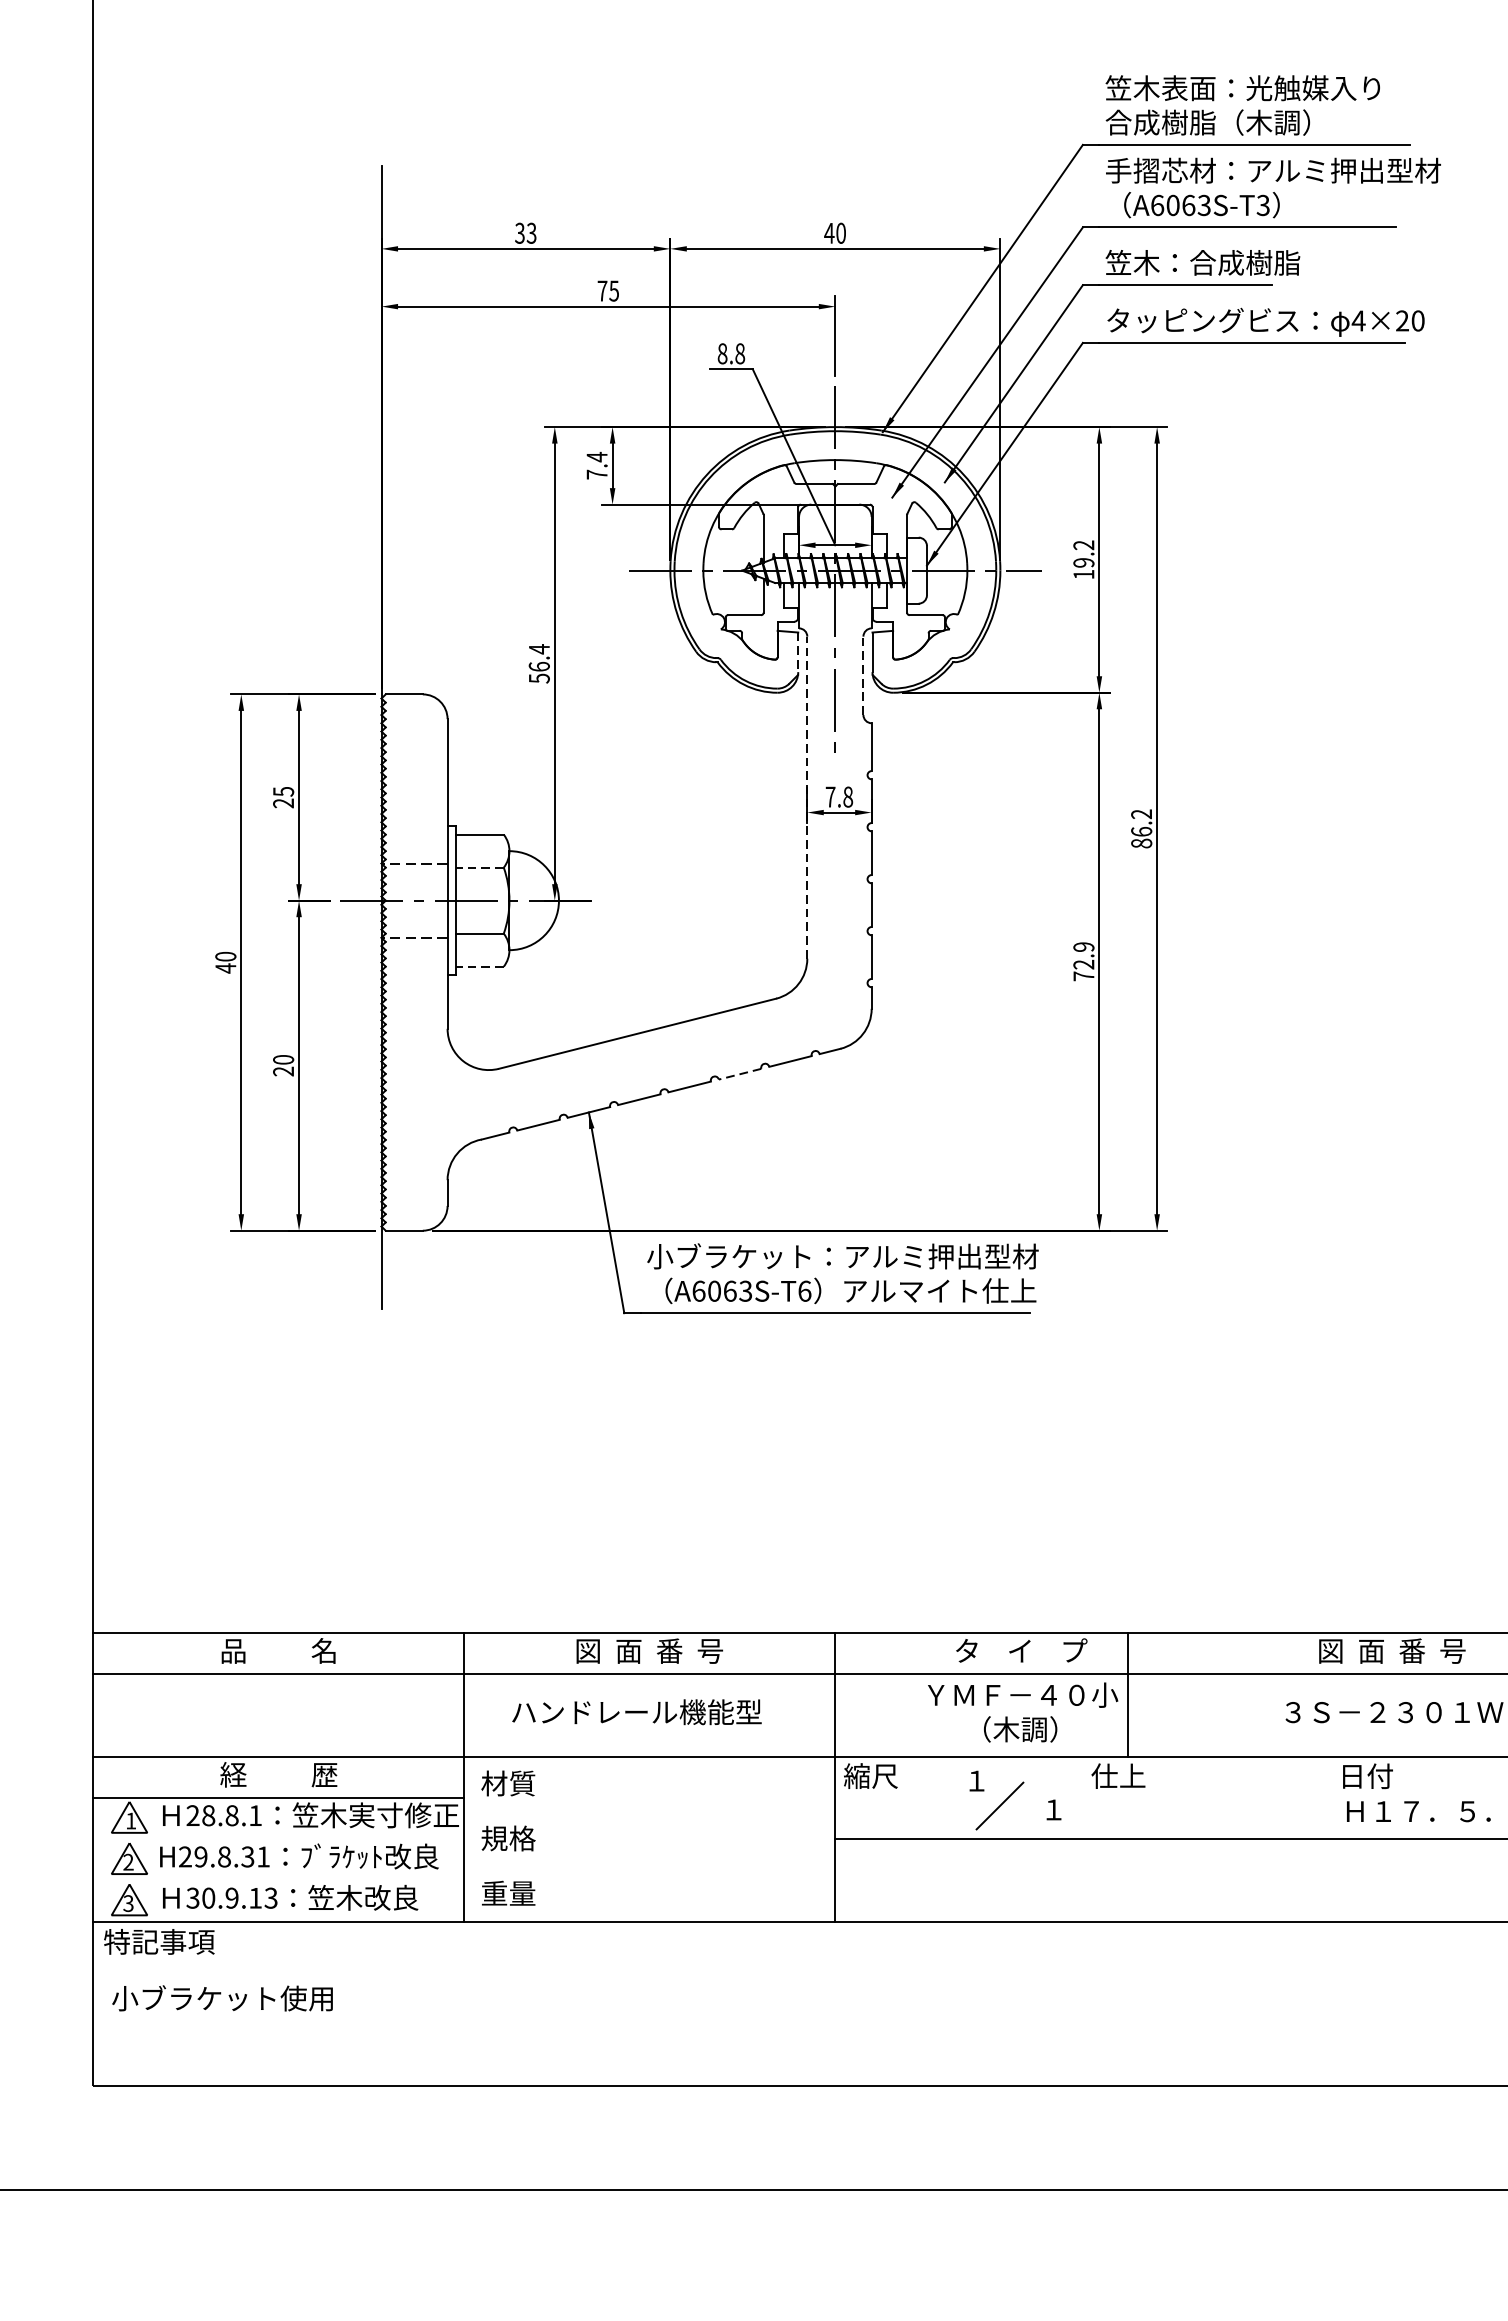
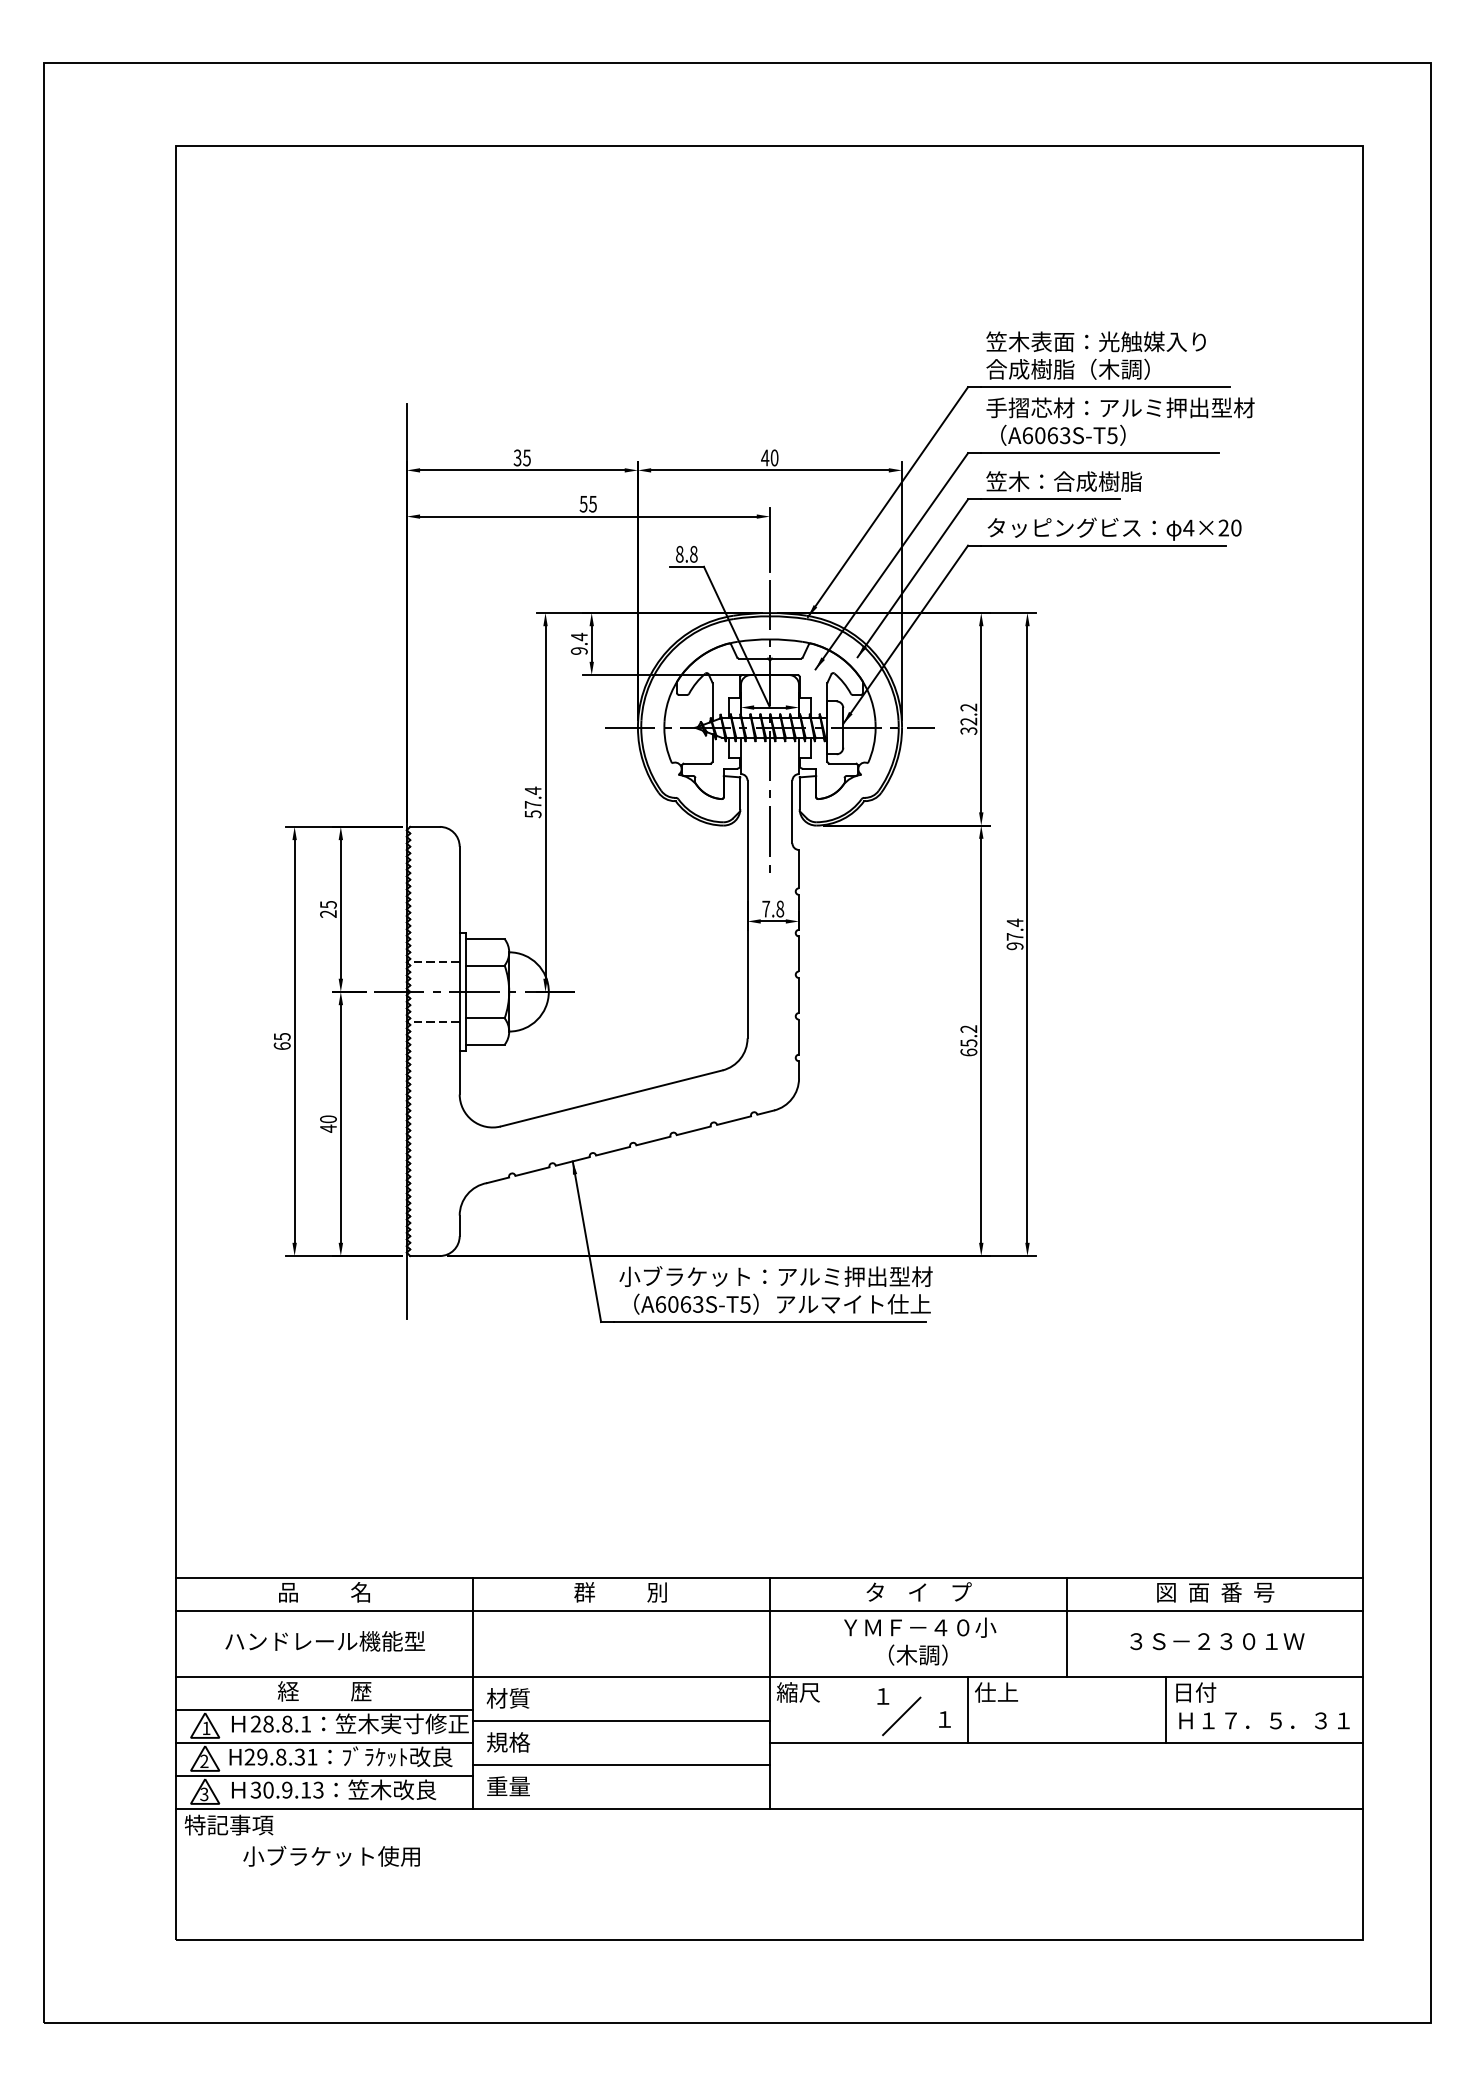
text: (1263, 205) -> (1112, 435), A6063S-T3 -> A6063S-T5
text: (531, 232) -> (526, 457), 33 -> 35
text: (602, 291) -> (583, 504), 75 -> 55
text: (596, 473) -> (578, 650), 7.4 -> 9.4
text: (1083, 567) -> (968, 725), 19.2 -> 32.2
line: (798, 652) -> (740, 793), dashed -> solid
text: (538, 666) -> (532, 804), 56.4 -> 57.4
line: (863, 675) -> (792, 811), dashed -> solid
line: (807, 797) -> (747, 909), dashed -> solid
text: (1140, 828) -> (1014, 934), 86.2 -> 97.4
line: (479, 867) -> (485, 965), dashed -> solid
text: (1083, 961) -> (968, 1040), 72.9 -> 65.2
text: (224, 962) -> (281, 1041), 40 -> 65
line: (479, 966) -> (485, 1044), dashed -> solid
text: (283, 1071) -> (328, 1128), 20 -> 40
line: (739, 1073) -> (693, 1130), dashed -> solid
text: (804, 1291) -> (745, 1304), A6063S-T6 -> A6063S-T5
text: (649, 1651) -> (621, 1592), 図  面  番  号 -> 群          別
line: (1127, 1693) -> (1066, 1626), moved
text: (636, 1712) -> (324, 1641), moved
line: (1082, 1797) -> (967, 1709), added
line: (1329, 1797) -> (1165, 1709), added
line: (648, 1811) -> (620, 1720), added
line: (278, 1838) -> (324, 1742), added
line: (648, 1866) -> (620, 1764), added
line: (278, 1879) -> (324, 1775), added
text: (222, 1997) -> (331, 1855), moved

